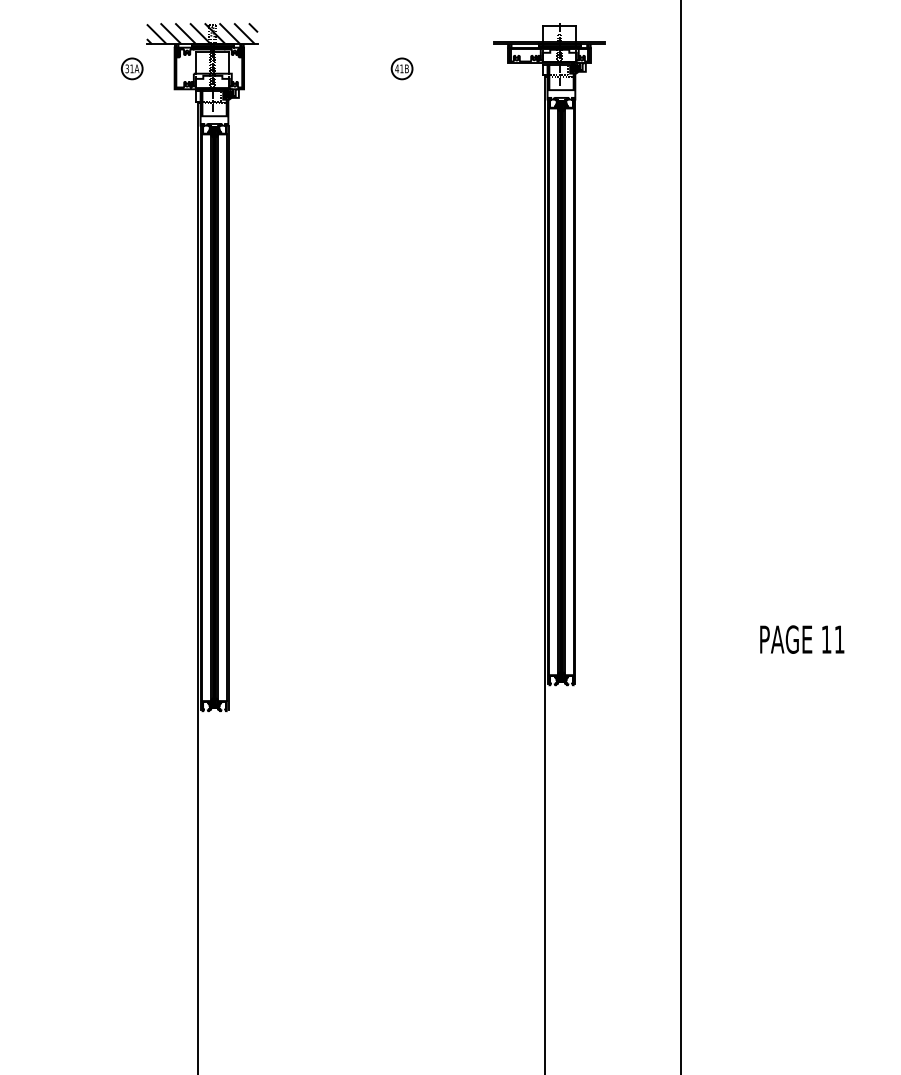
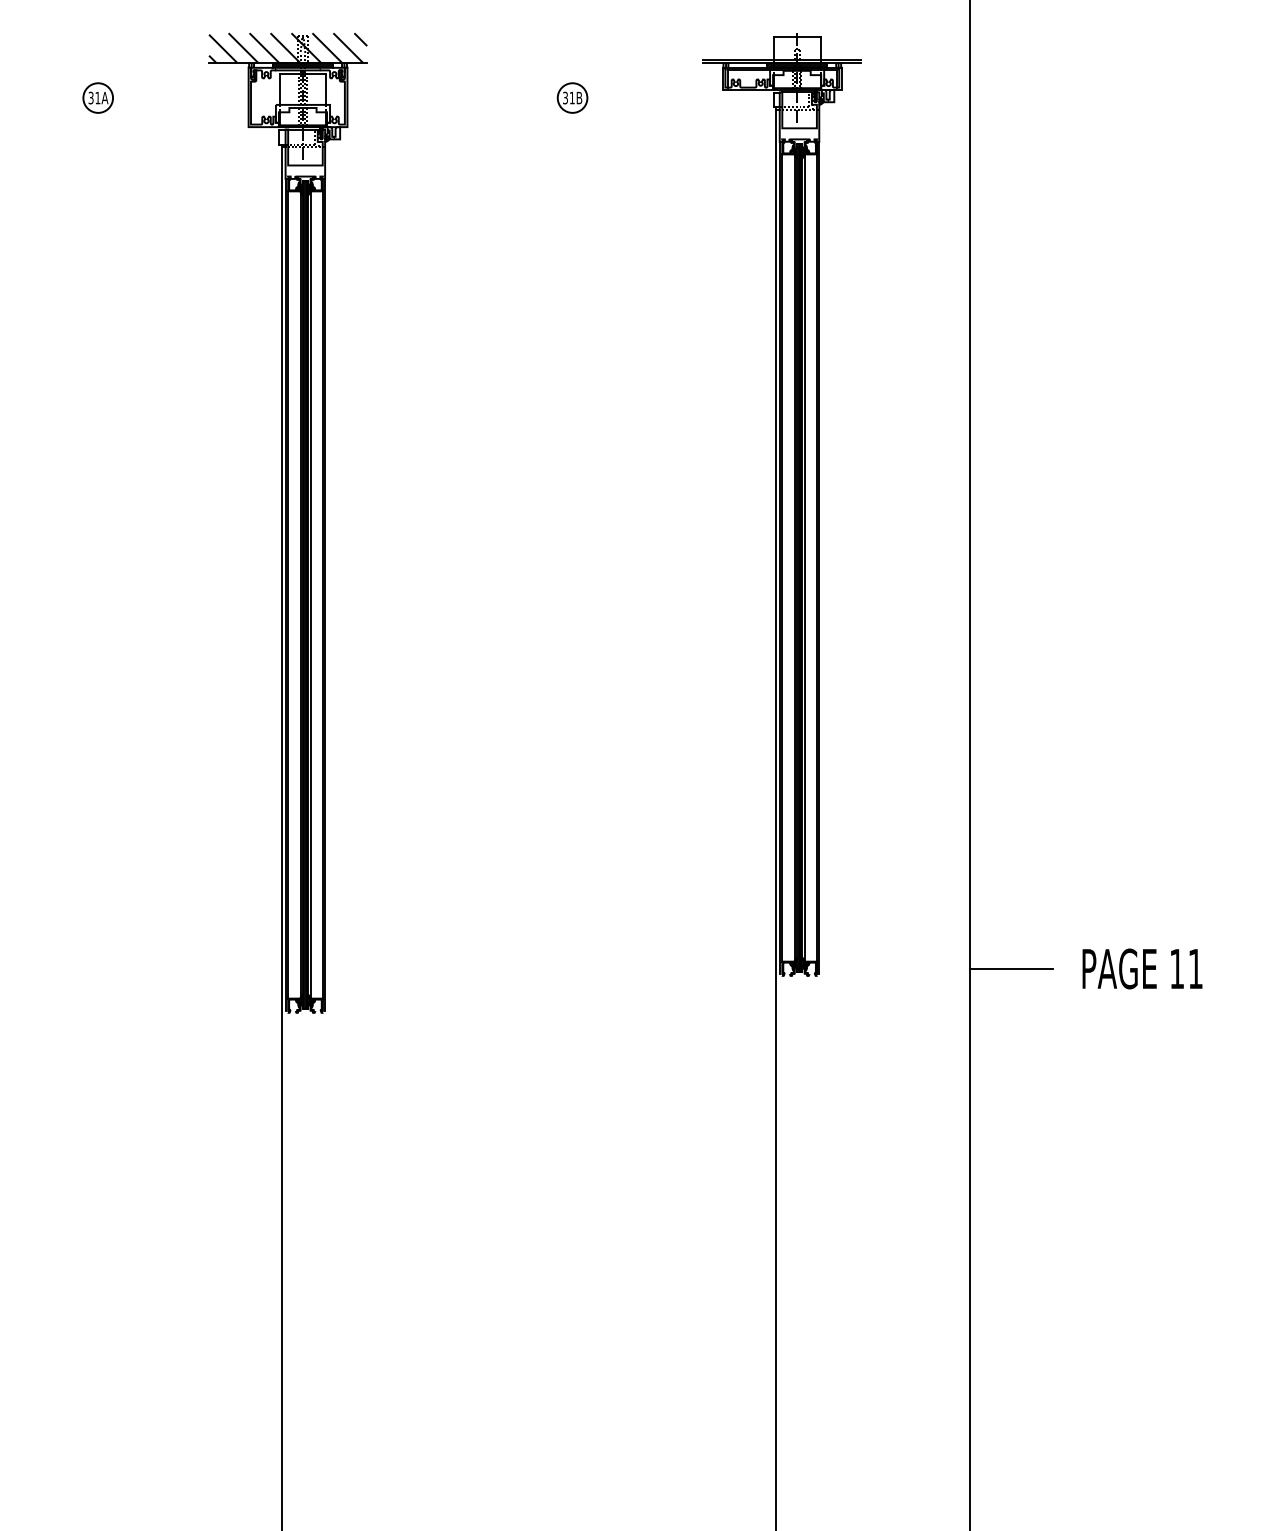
part: (131, 68) -> (97, 97), moved
text: (397, 68) -> (565, 97), 41B -> 31B
text: (802, 639) -> (1142, 968), moved
line: (709, 680) -> (1010, 968), added

